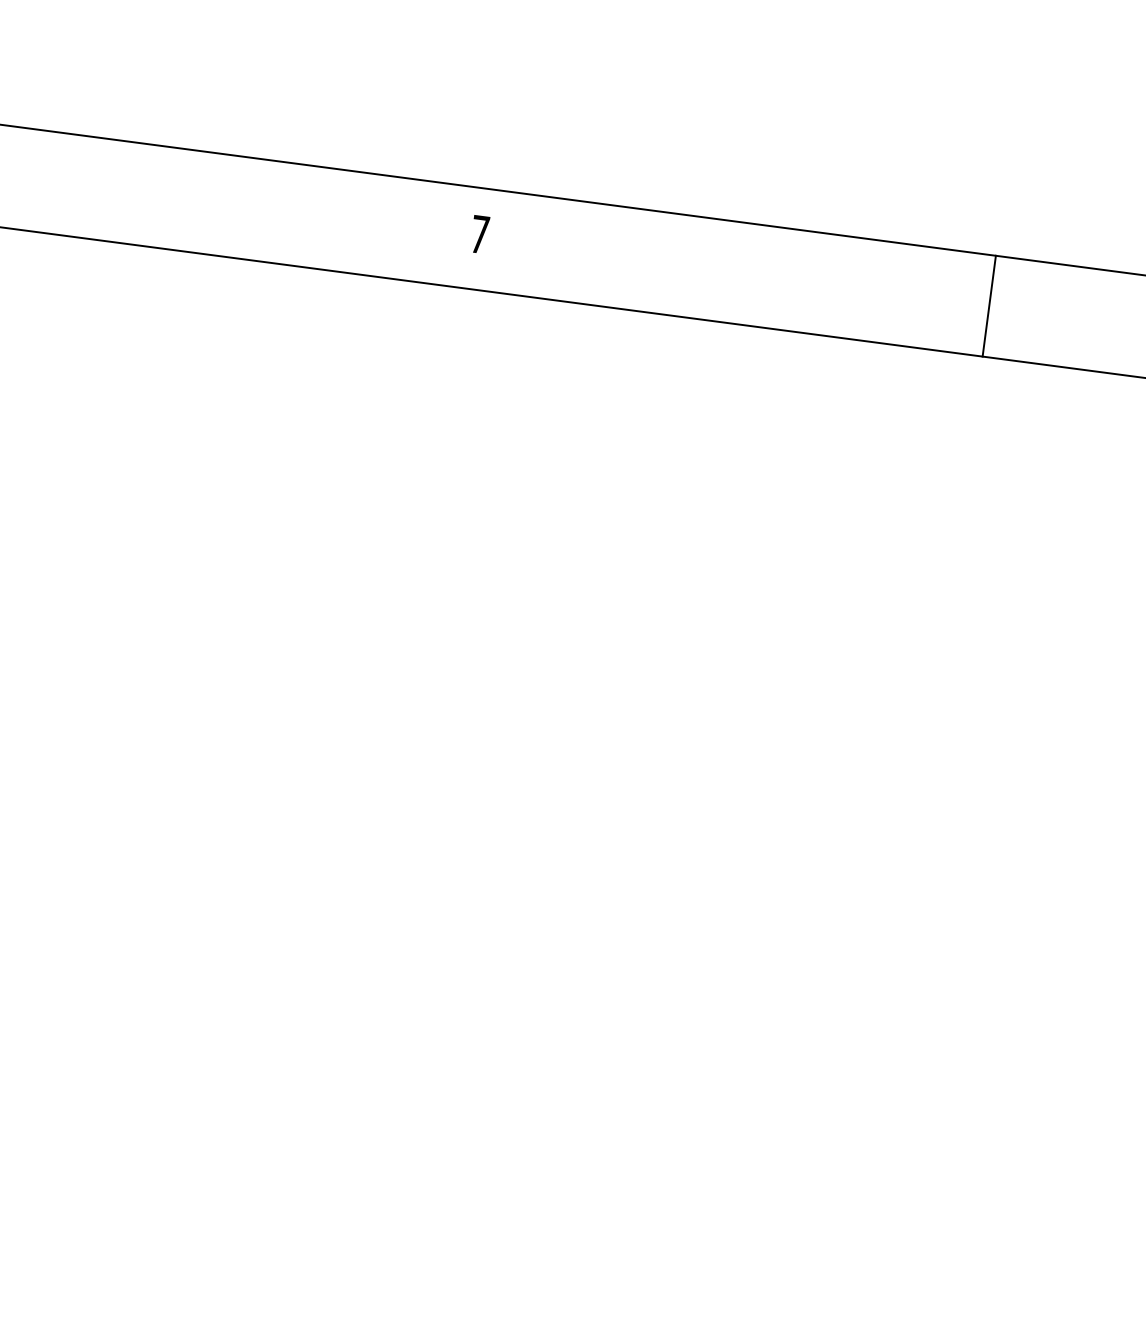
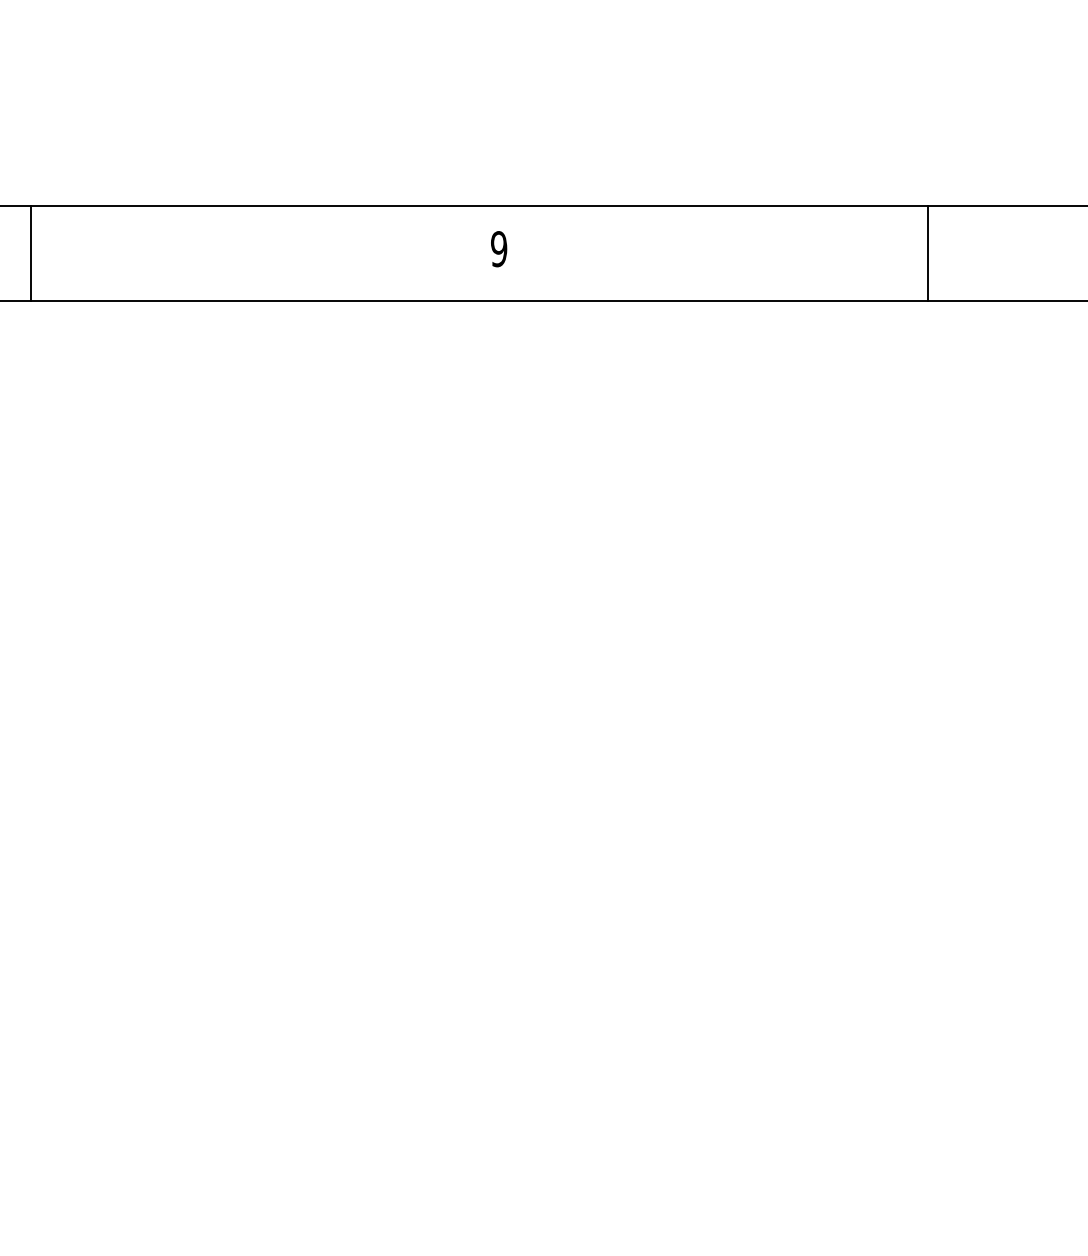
text: (480, 235) -> (499, 249), 7 -> 9
line: (989, 305) -> (927, 252), moved

